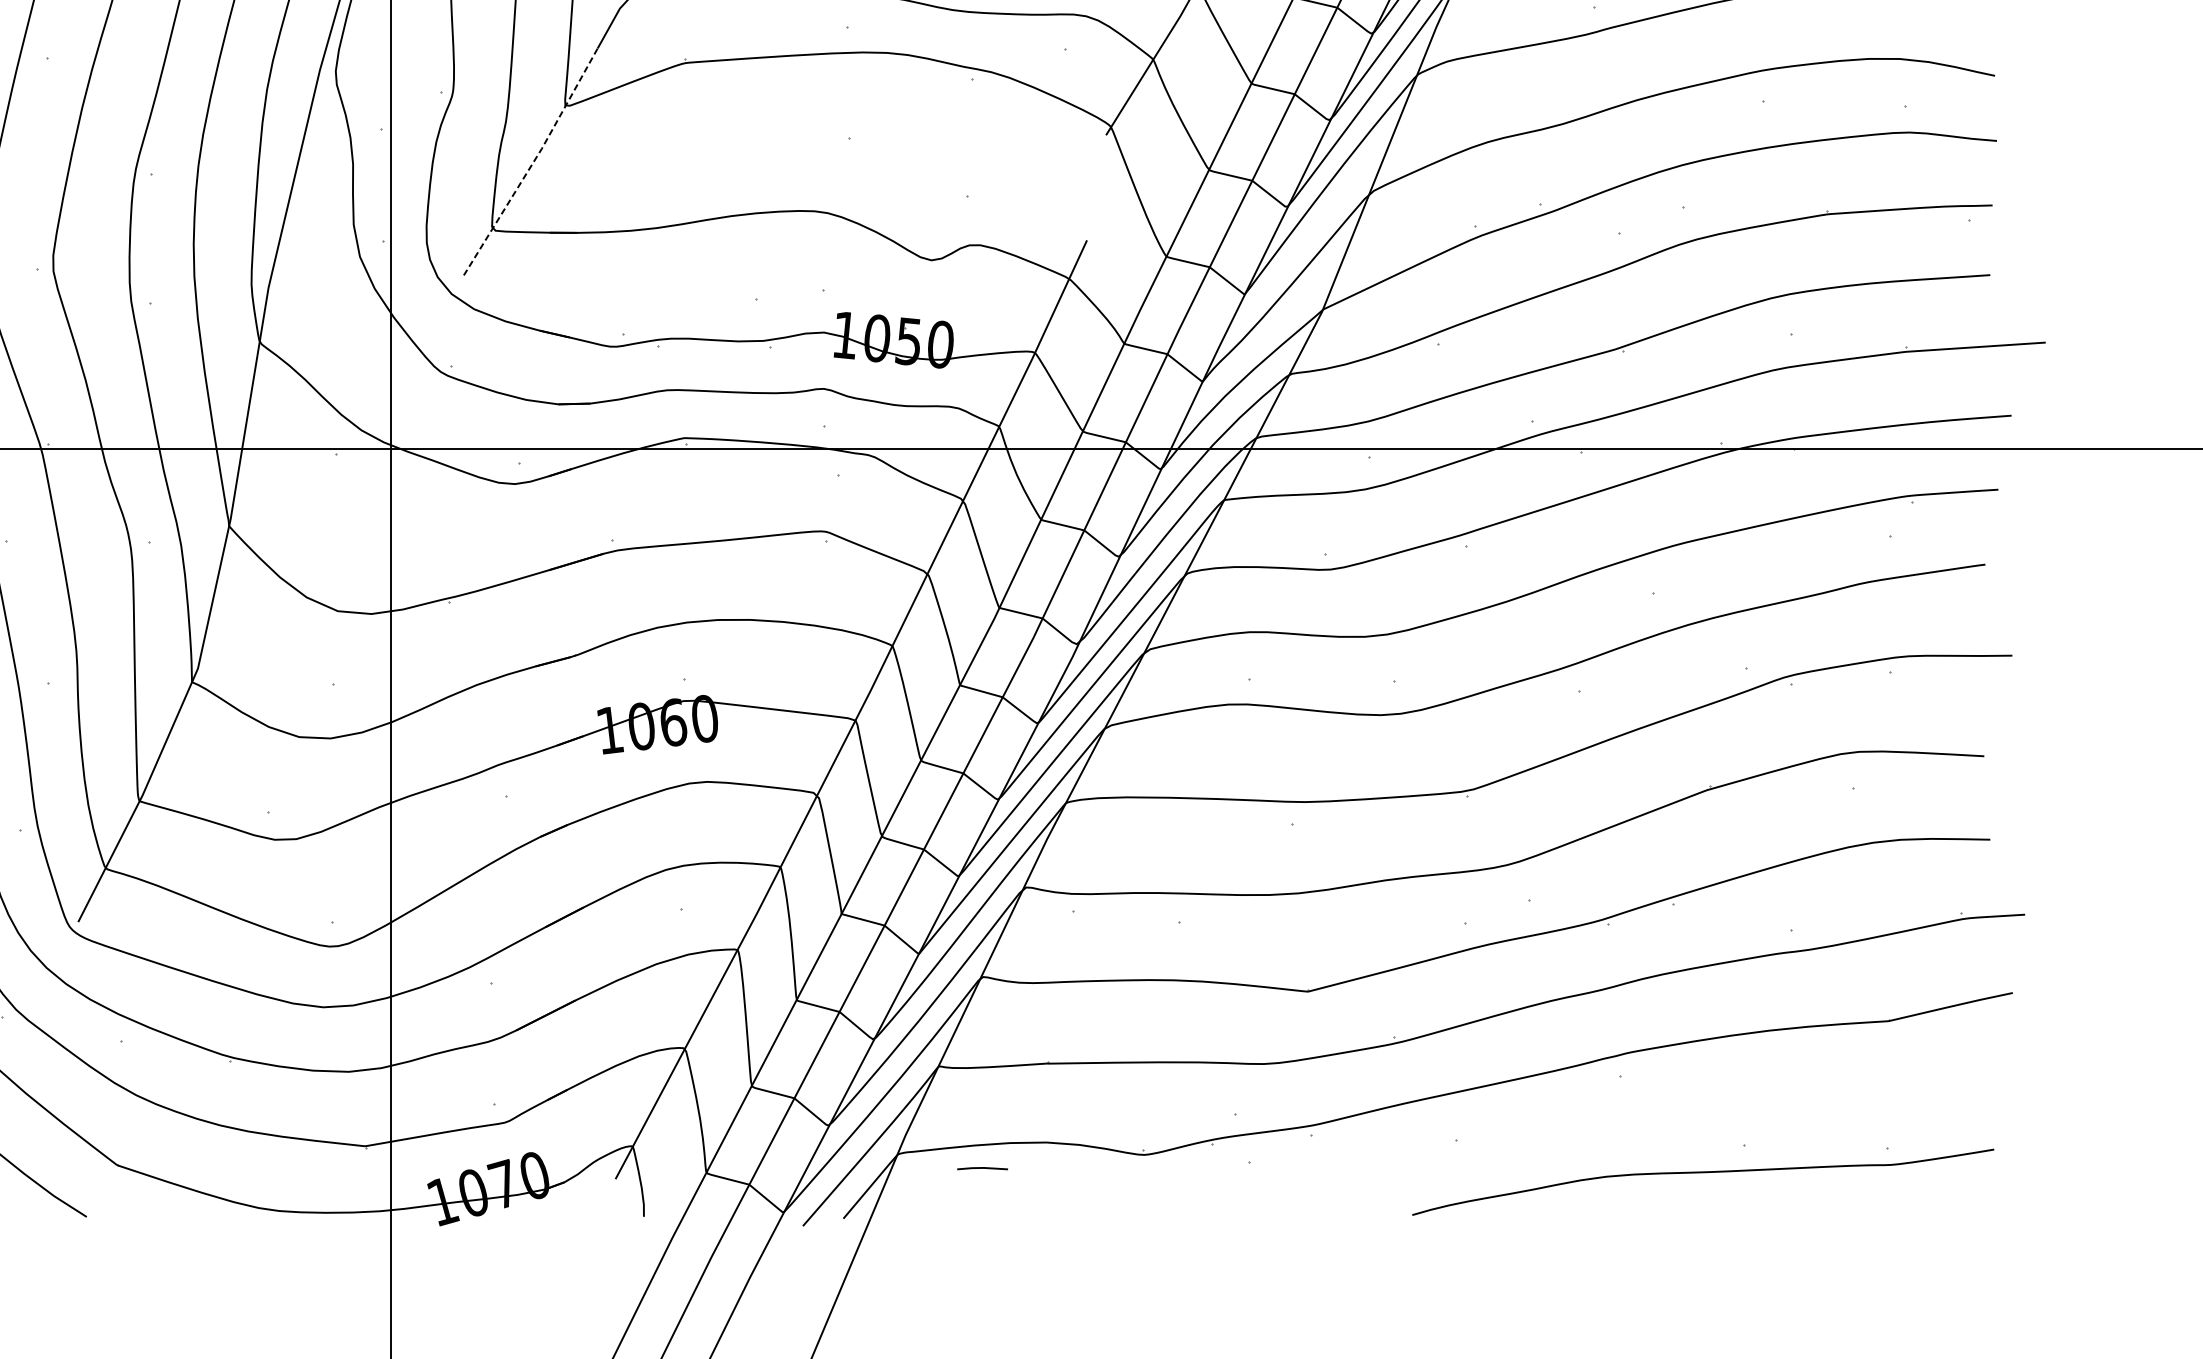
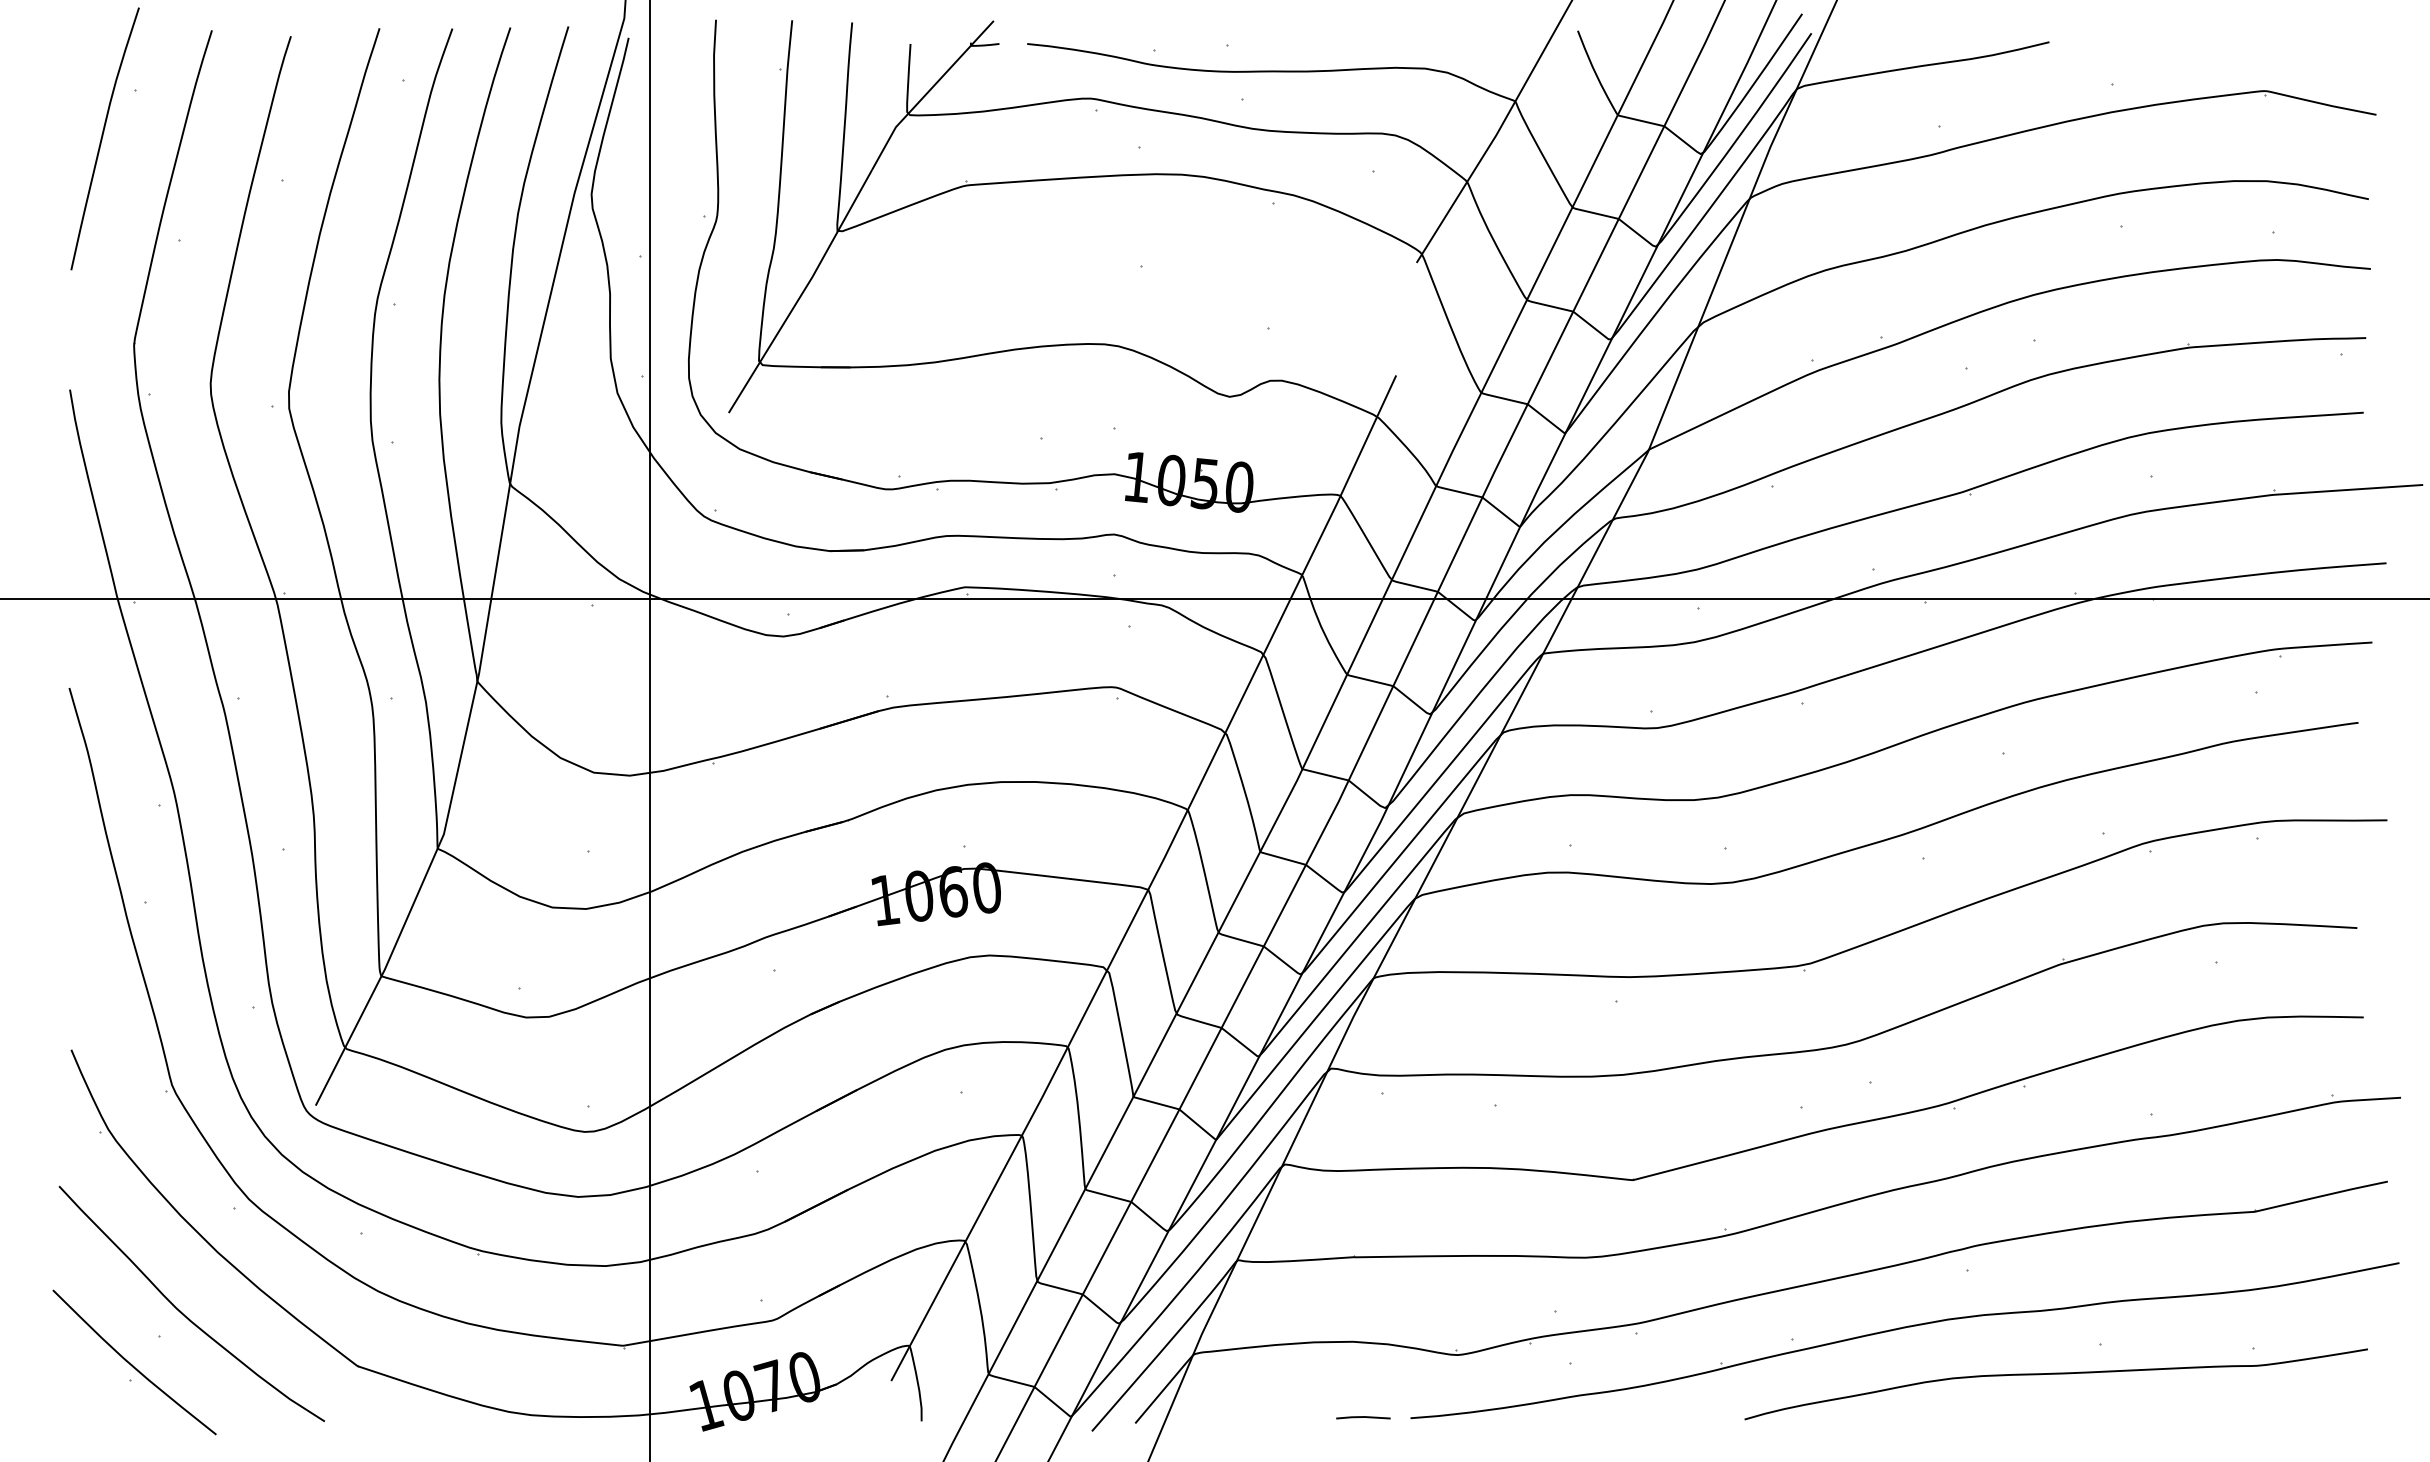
line: (532, 162) -> (802, 292), dashed -> solid
part: (1557, 1131) -> (1900, 1329), added
line: (982, 1168) -> (1363, 1417), moved

